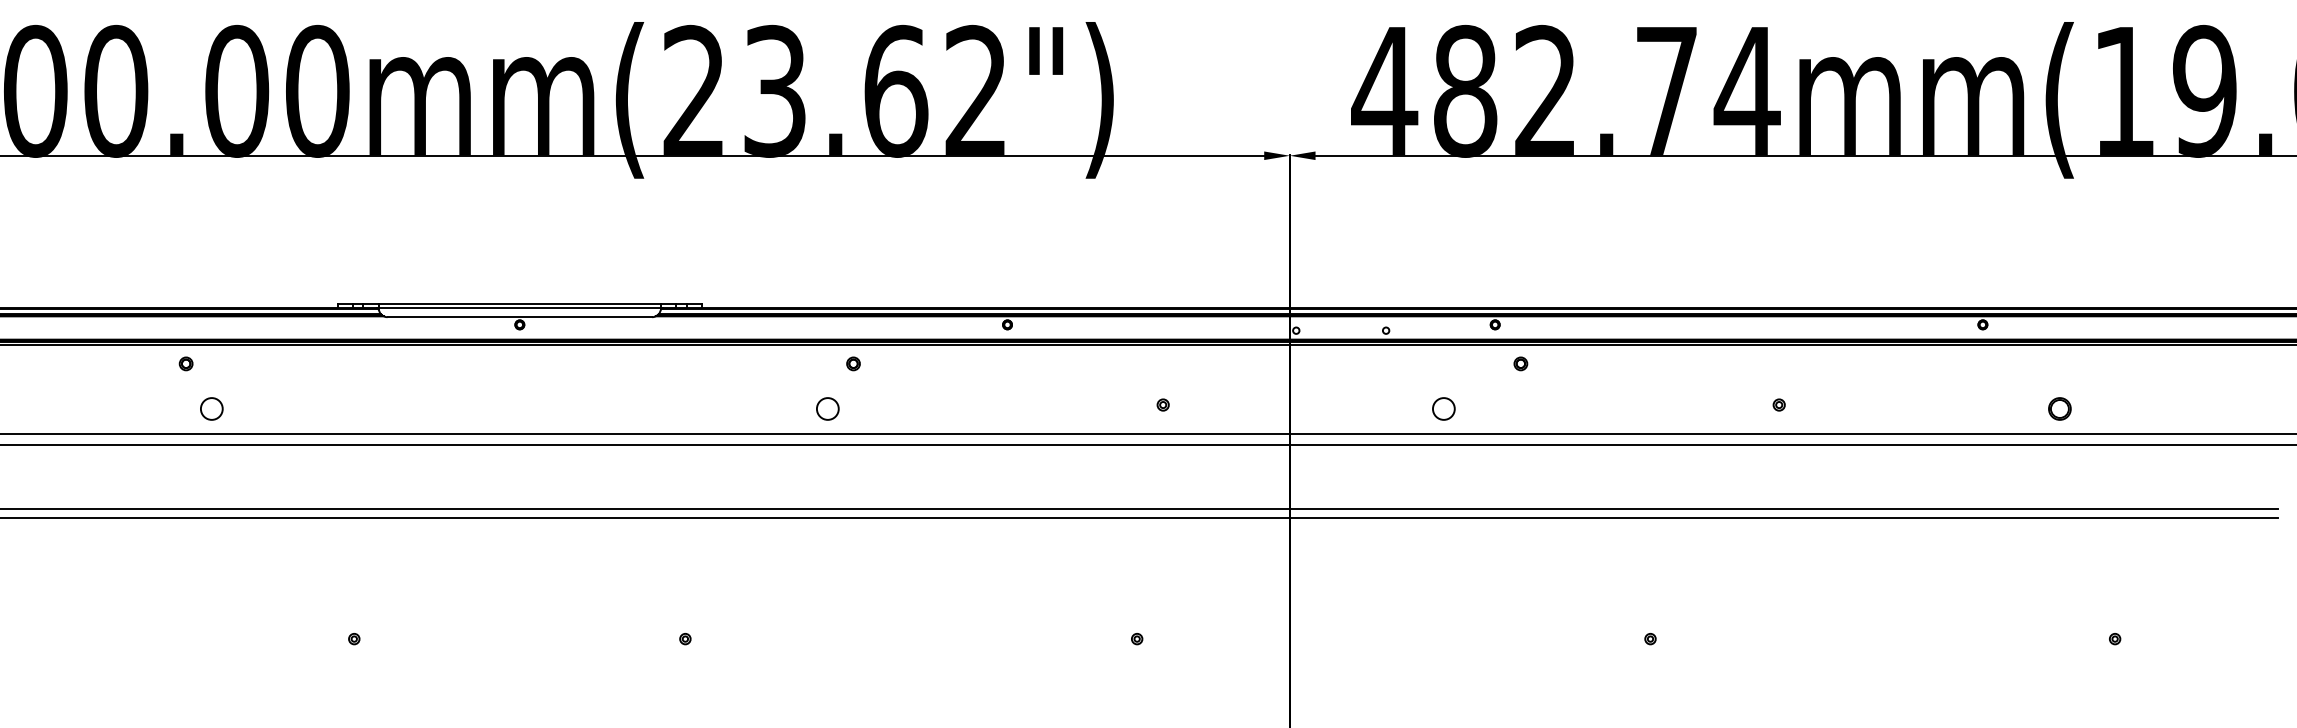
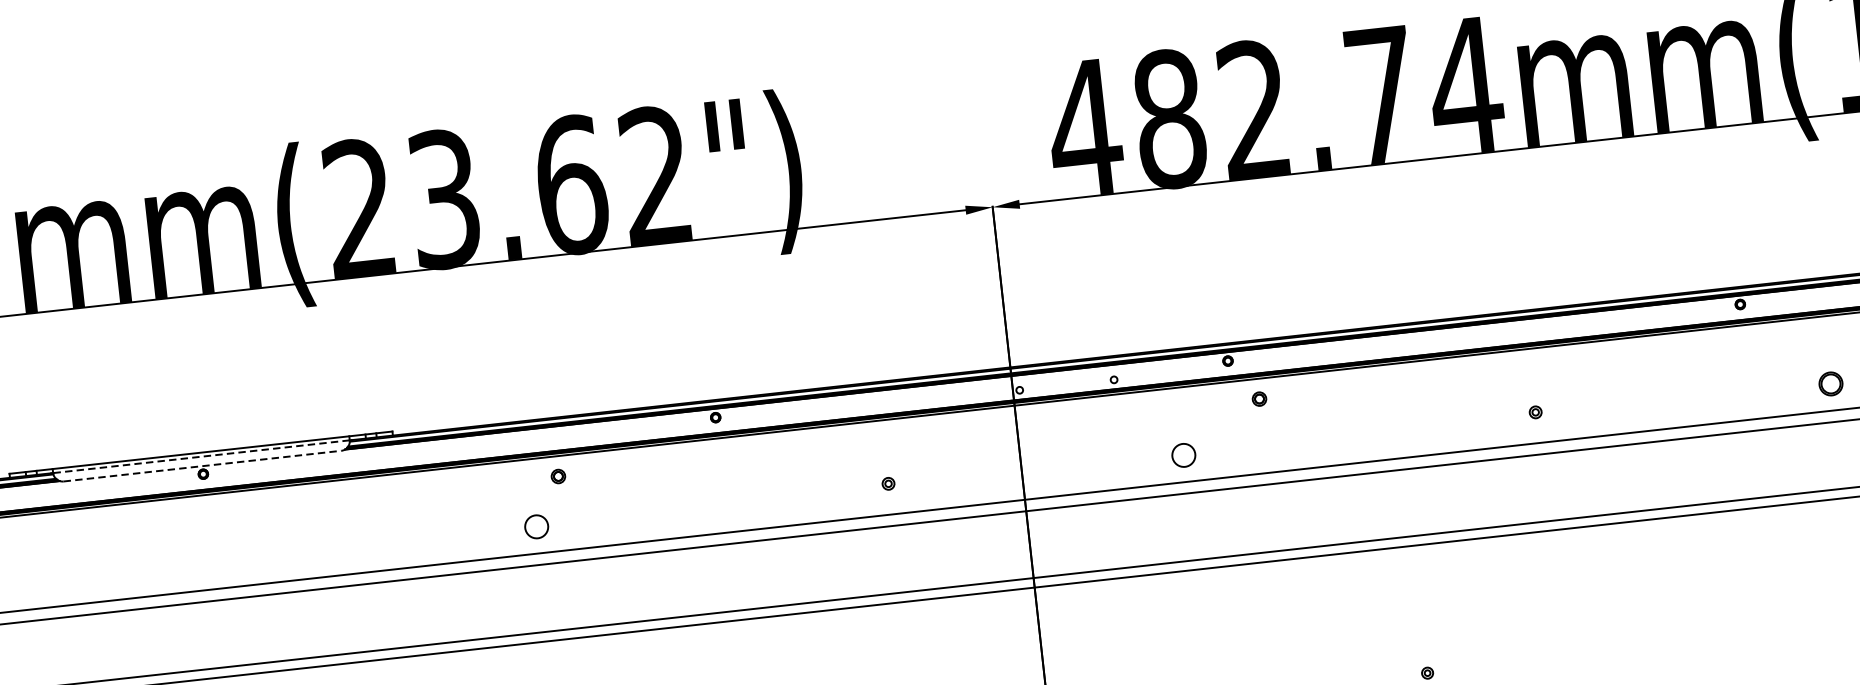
line: (519, 308) -> (201, 457), solid -> dashed
line: (520, 317) -> (203, 466), solid -> dashed

